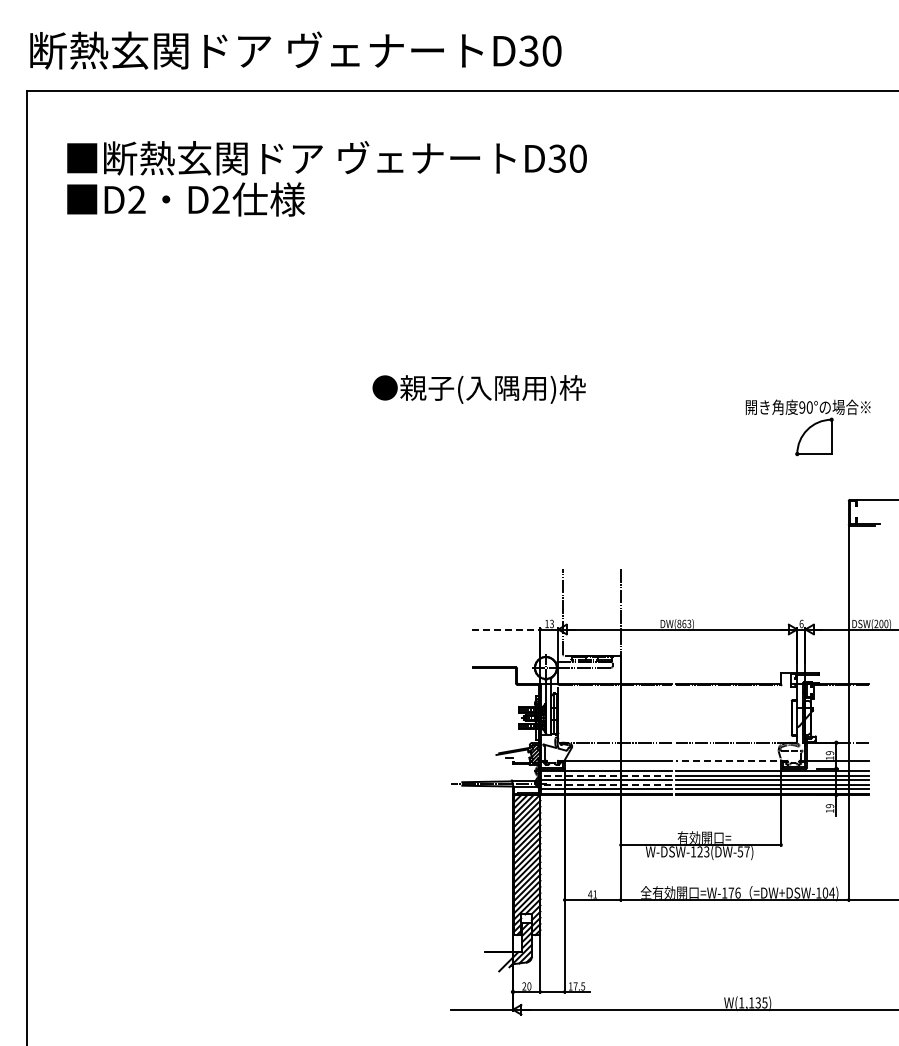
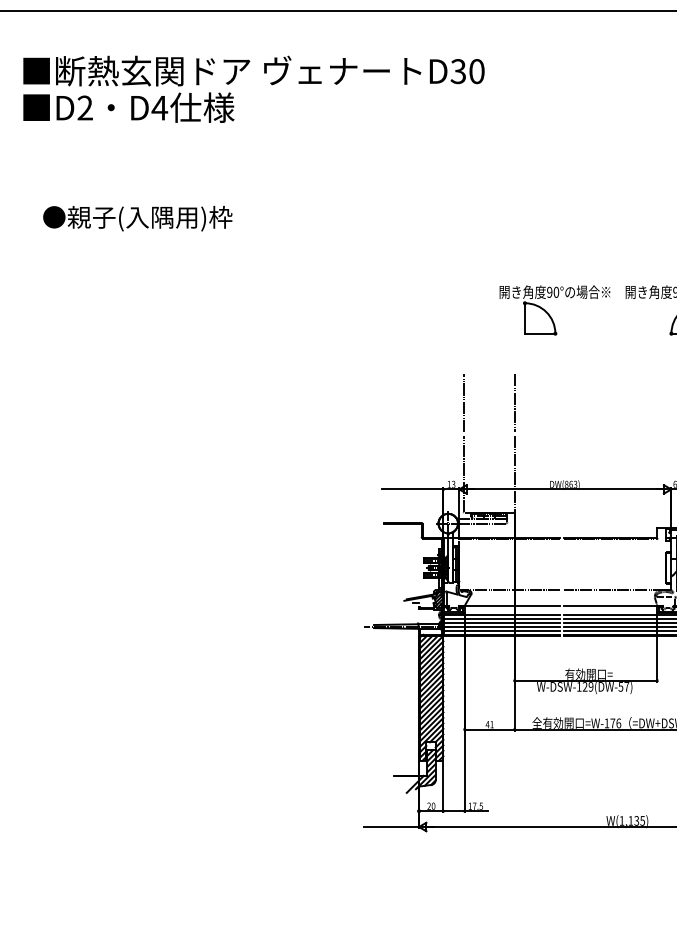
text: (220, 199) -> (159, 107), D2 -> D4
text: (478, 389) -> (137, 218), moved
part: (660, 432) -> (549, 314), added
line: (563, 532) -> (463, 403), added
line: (620, 532) -> (514, 403), added
line: (506, 629) -> (413, 489), dashed -> solid
line: (731, 760) -> (613, 605), dashed -> solid
line: (606, 775) -> (502, 619), dashed -> solid
line: (606, 784) -> (502, 627), dashed -> solid
text: (706, 852) -> (590, 687), W-DSW-123(DW-57) -> W-DSW-129(DW-57)

